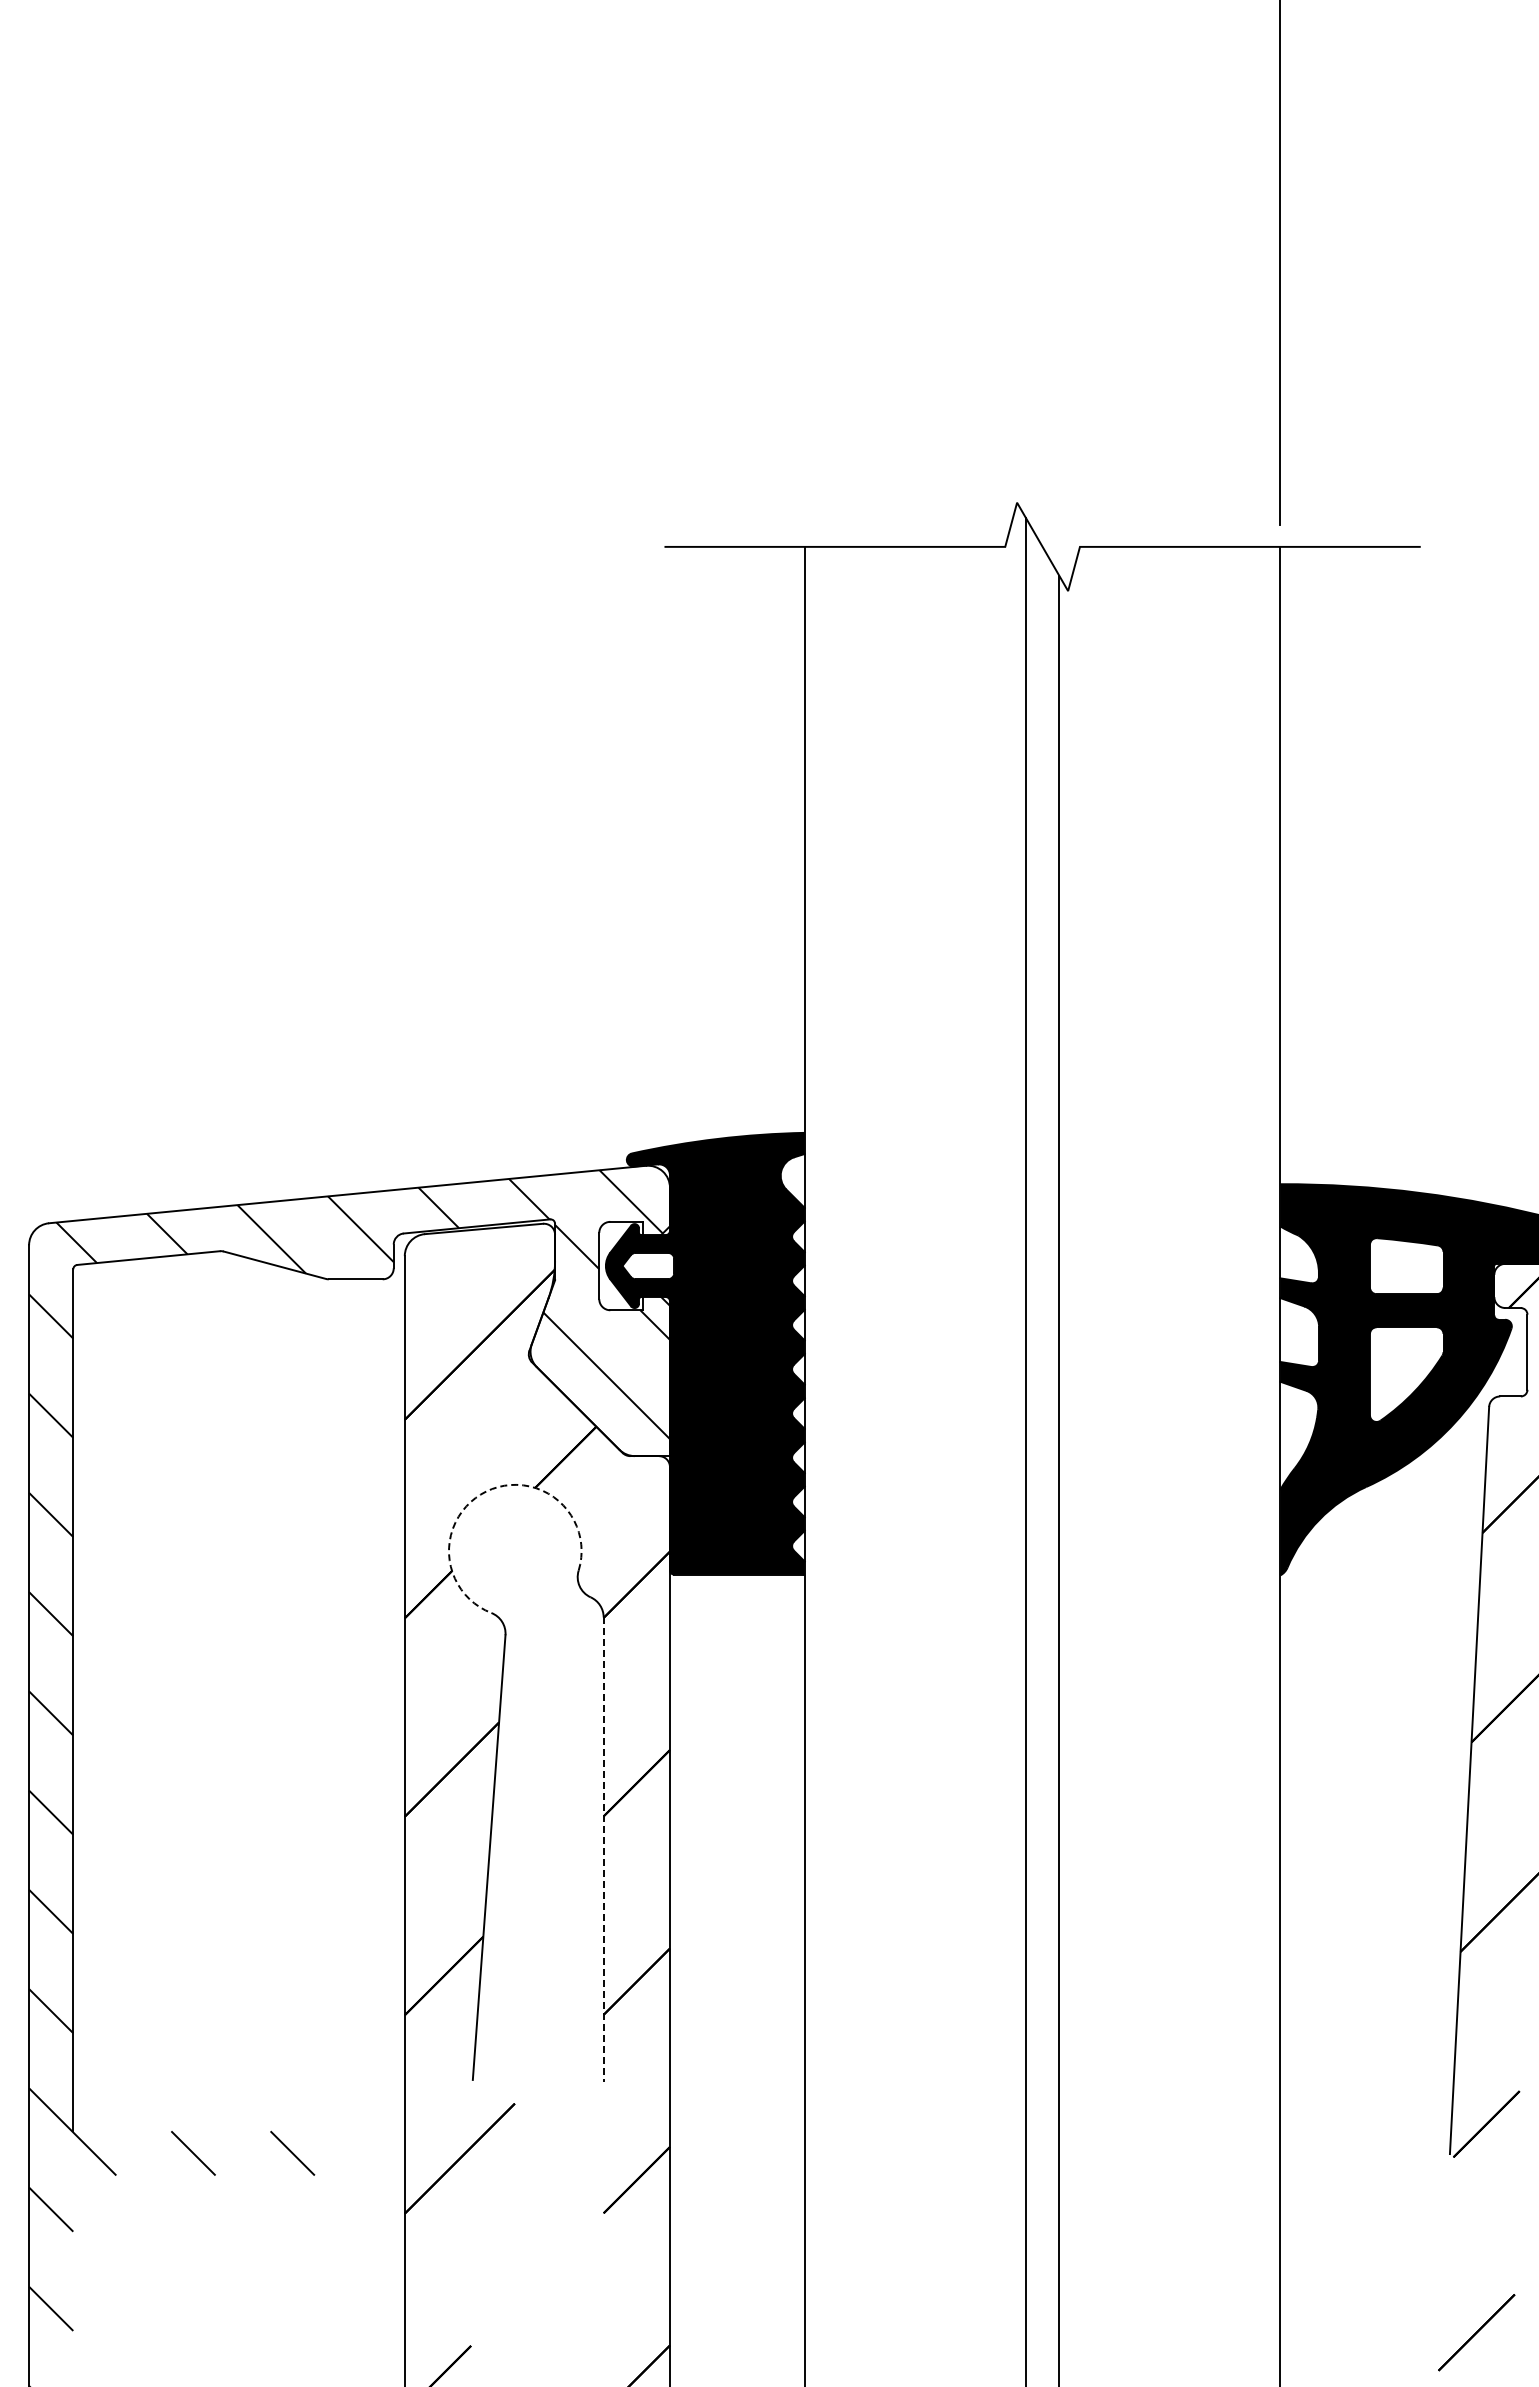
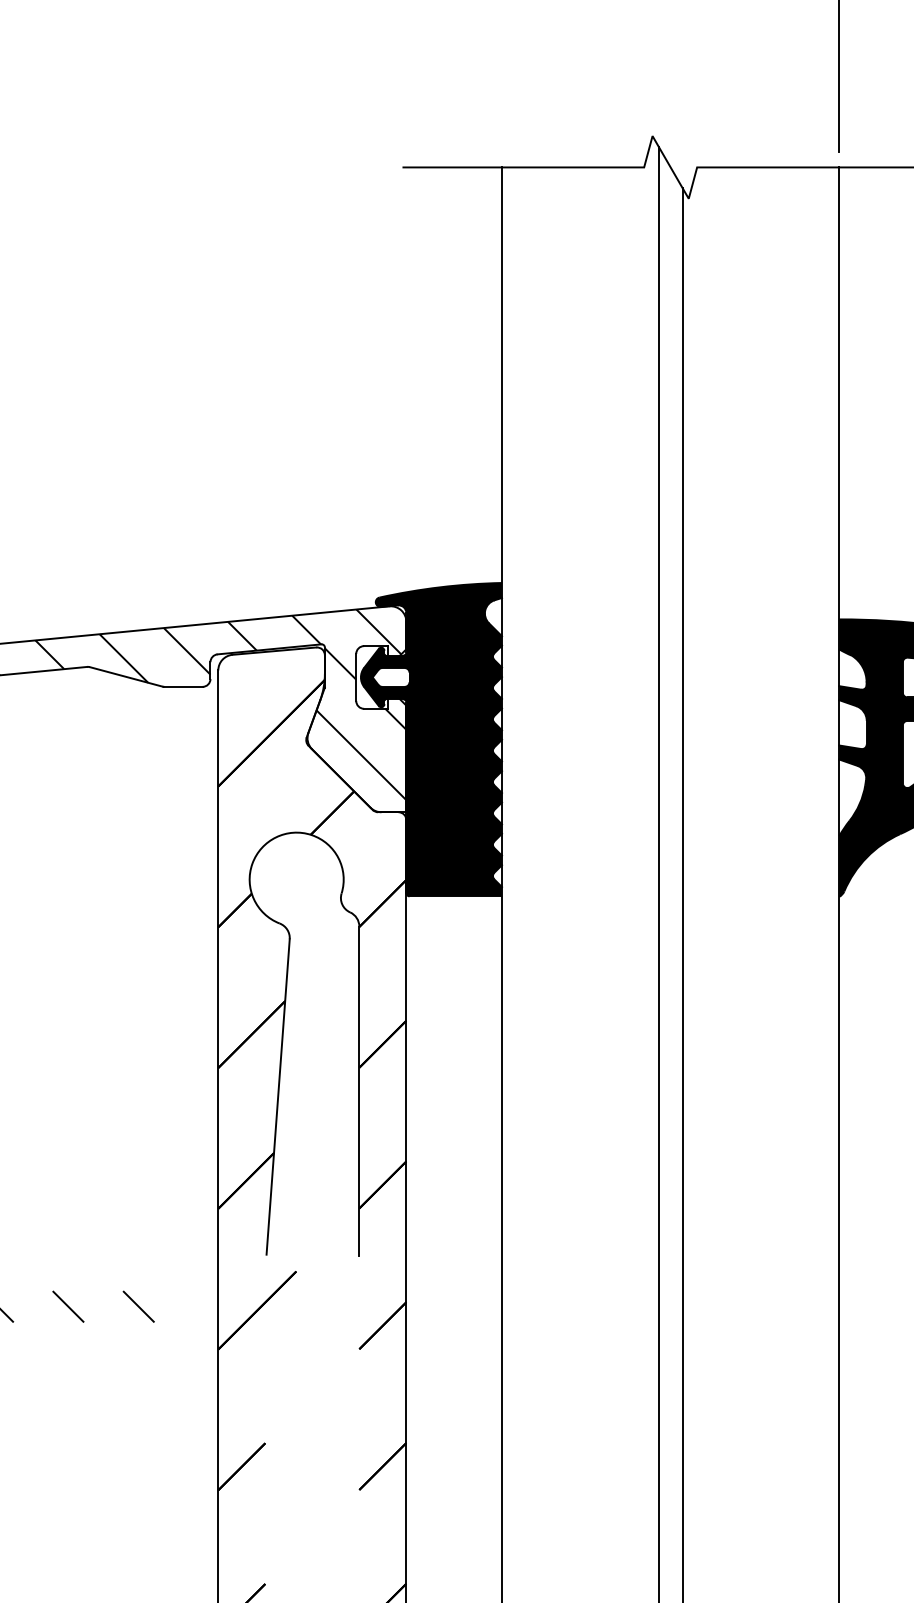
arc: (486, 1491) -> (276, 837), dashed -> solid
line: (603, 1850) -> (359, 1091), dashed -> solid

